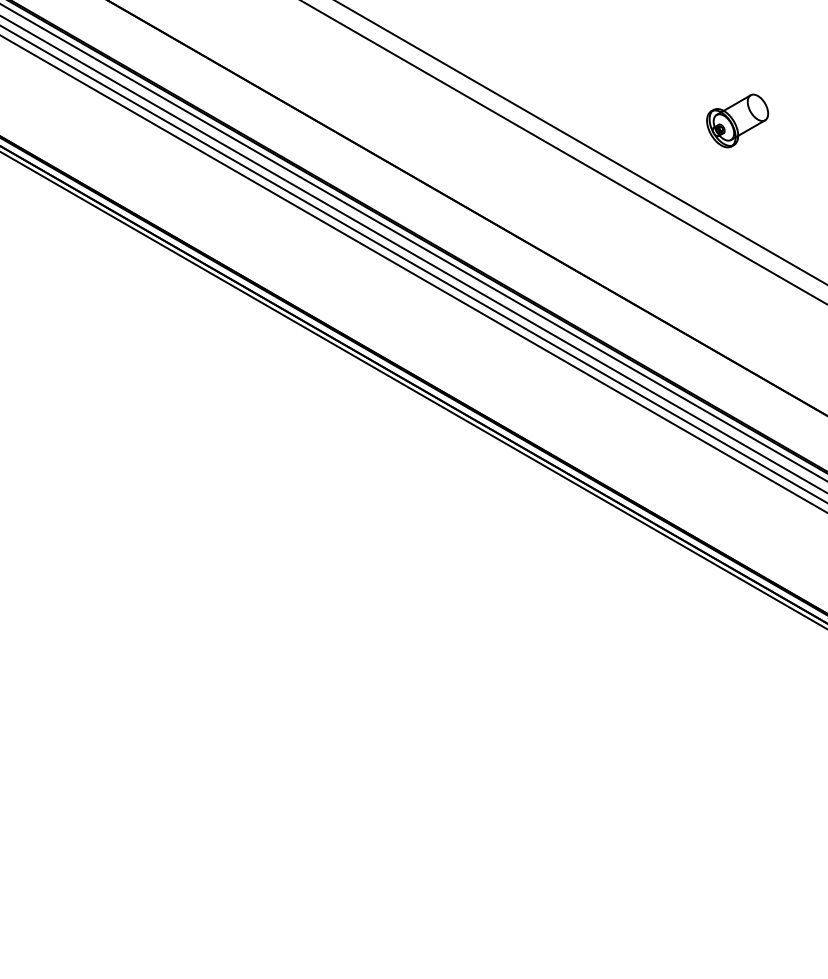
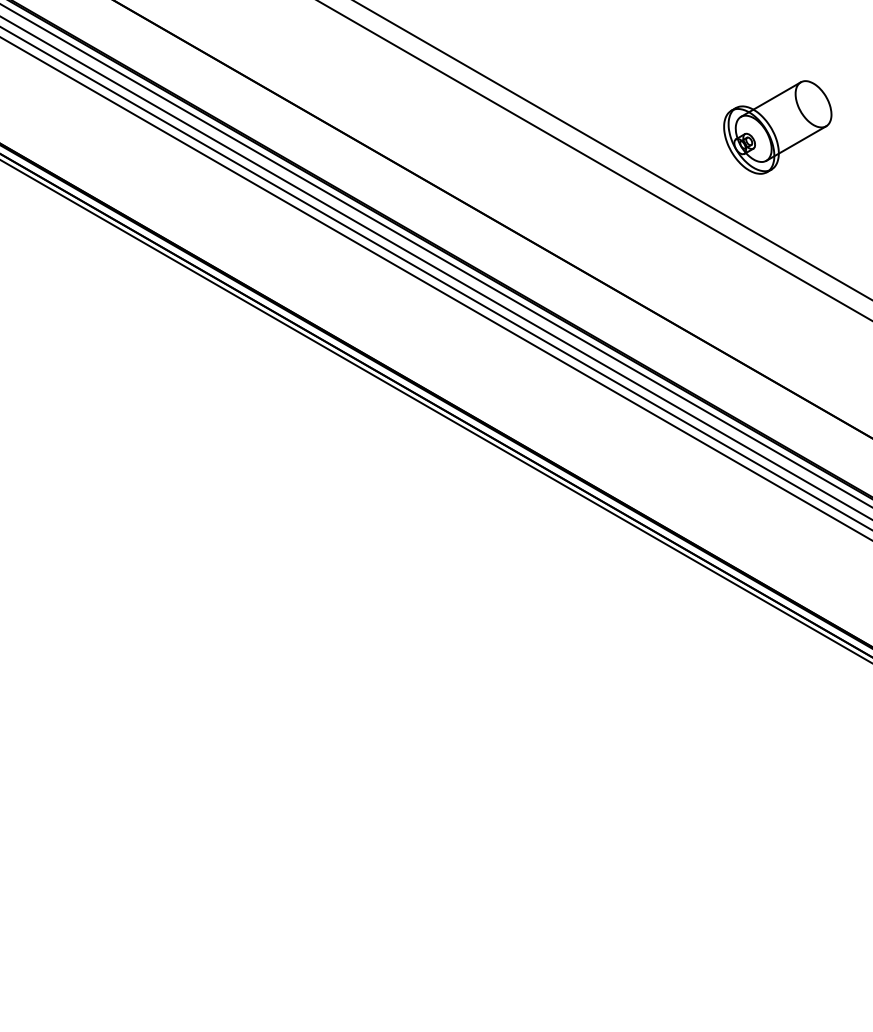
part: (737, 120) -> (777, 126), size x1.67

